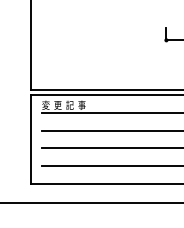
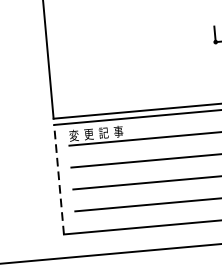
line: (30, 139) -> (58, 179), solid -> dashed

